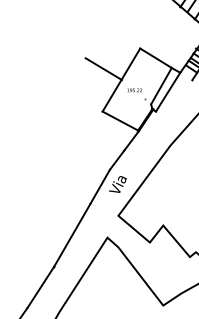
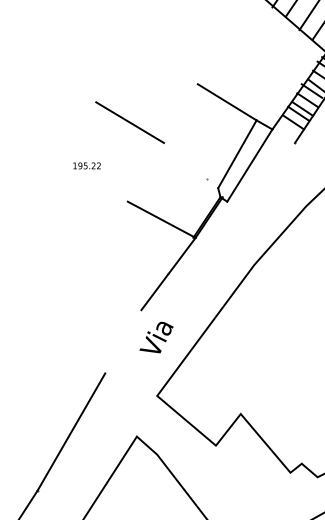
line: (121, 79) -> (162, 141), removed
text: (134, 90) -> (86, 166), moved
line: (99, 186) -> (121, 341), removed

